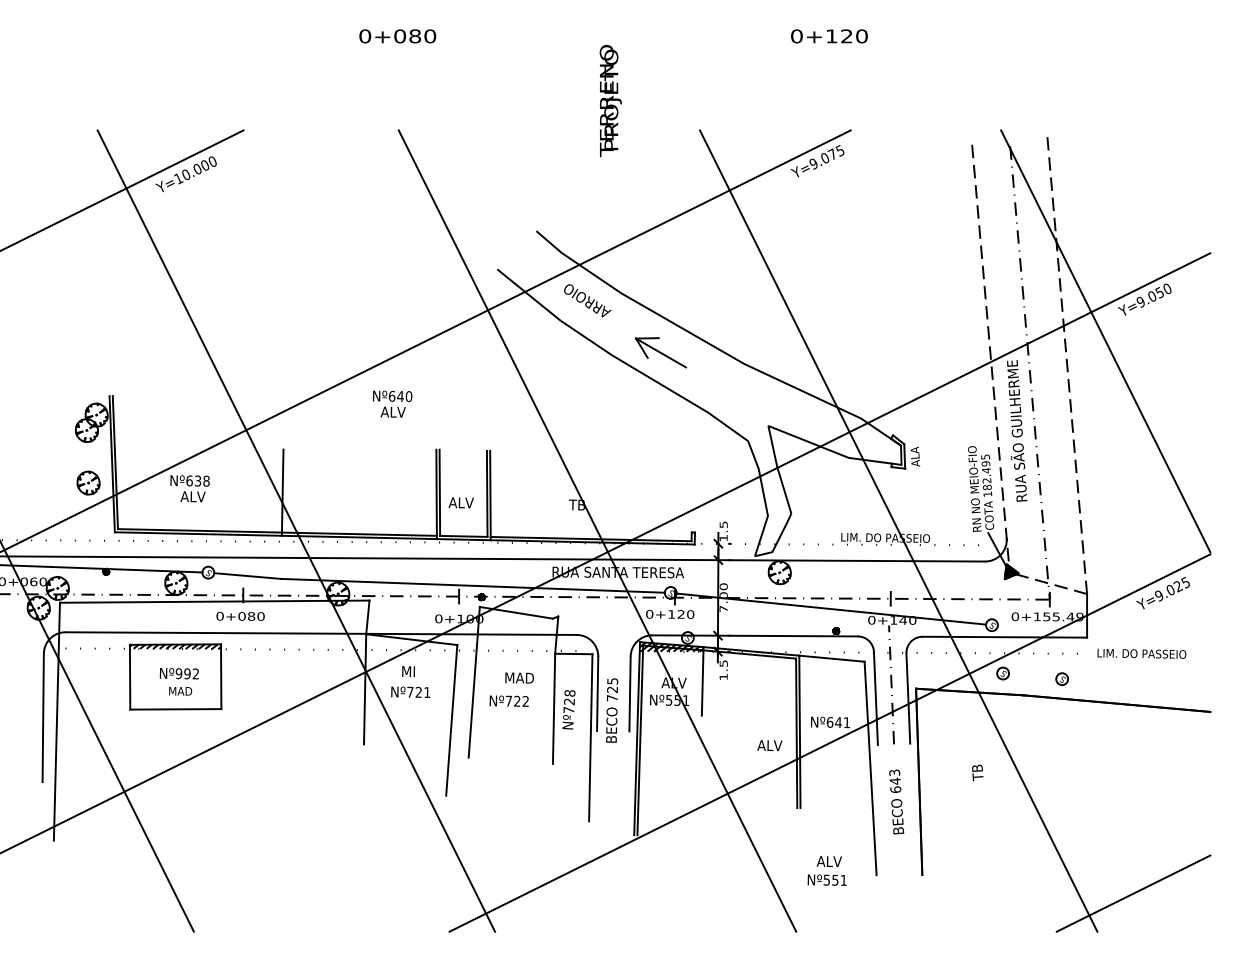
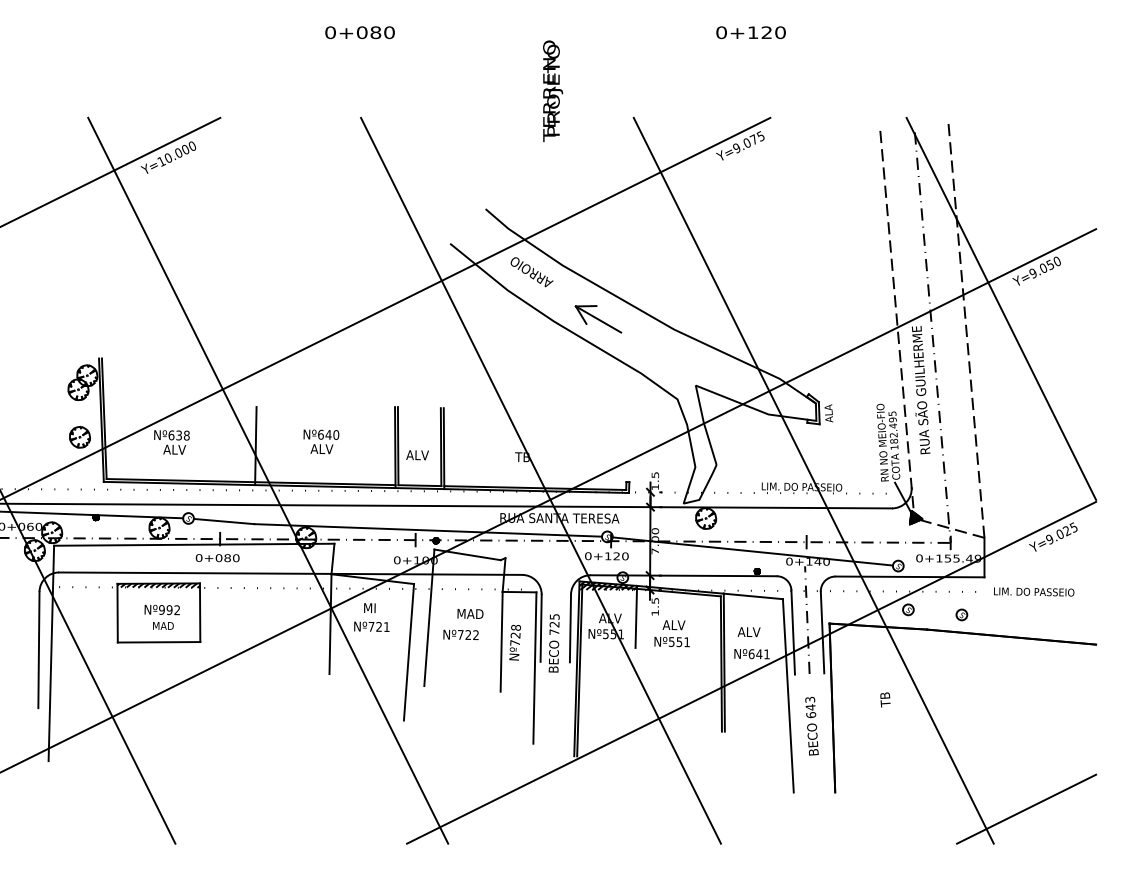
text: (392, 403) -> (321, 441), moved
text: (769, 746) -> (748, 632), moved
text: (826, 870) -> (671, 633), moved

